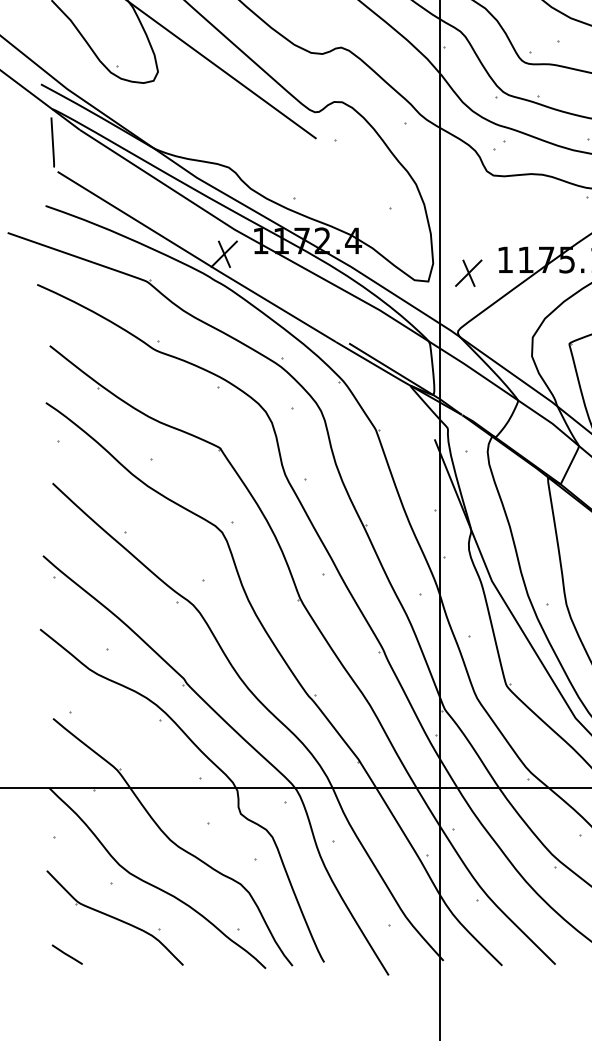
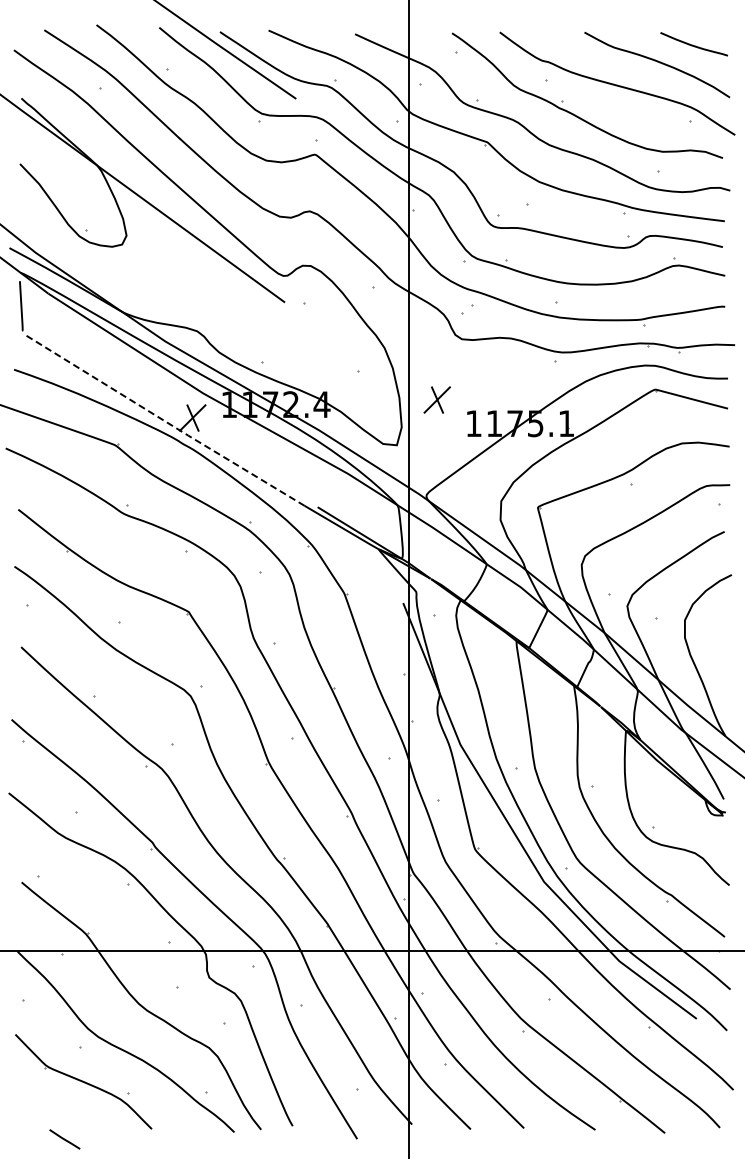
line: (196, 257) -> (165, 421), solid -> dashed
part: (467, 272) -> (436, 399), moved
line: (66, 954) -> (64, 1139), moved

